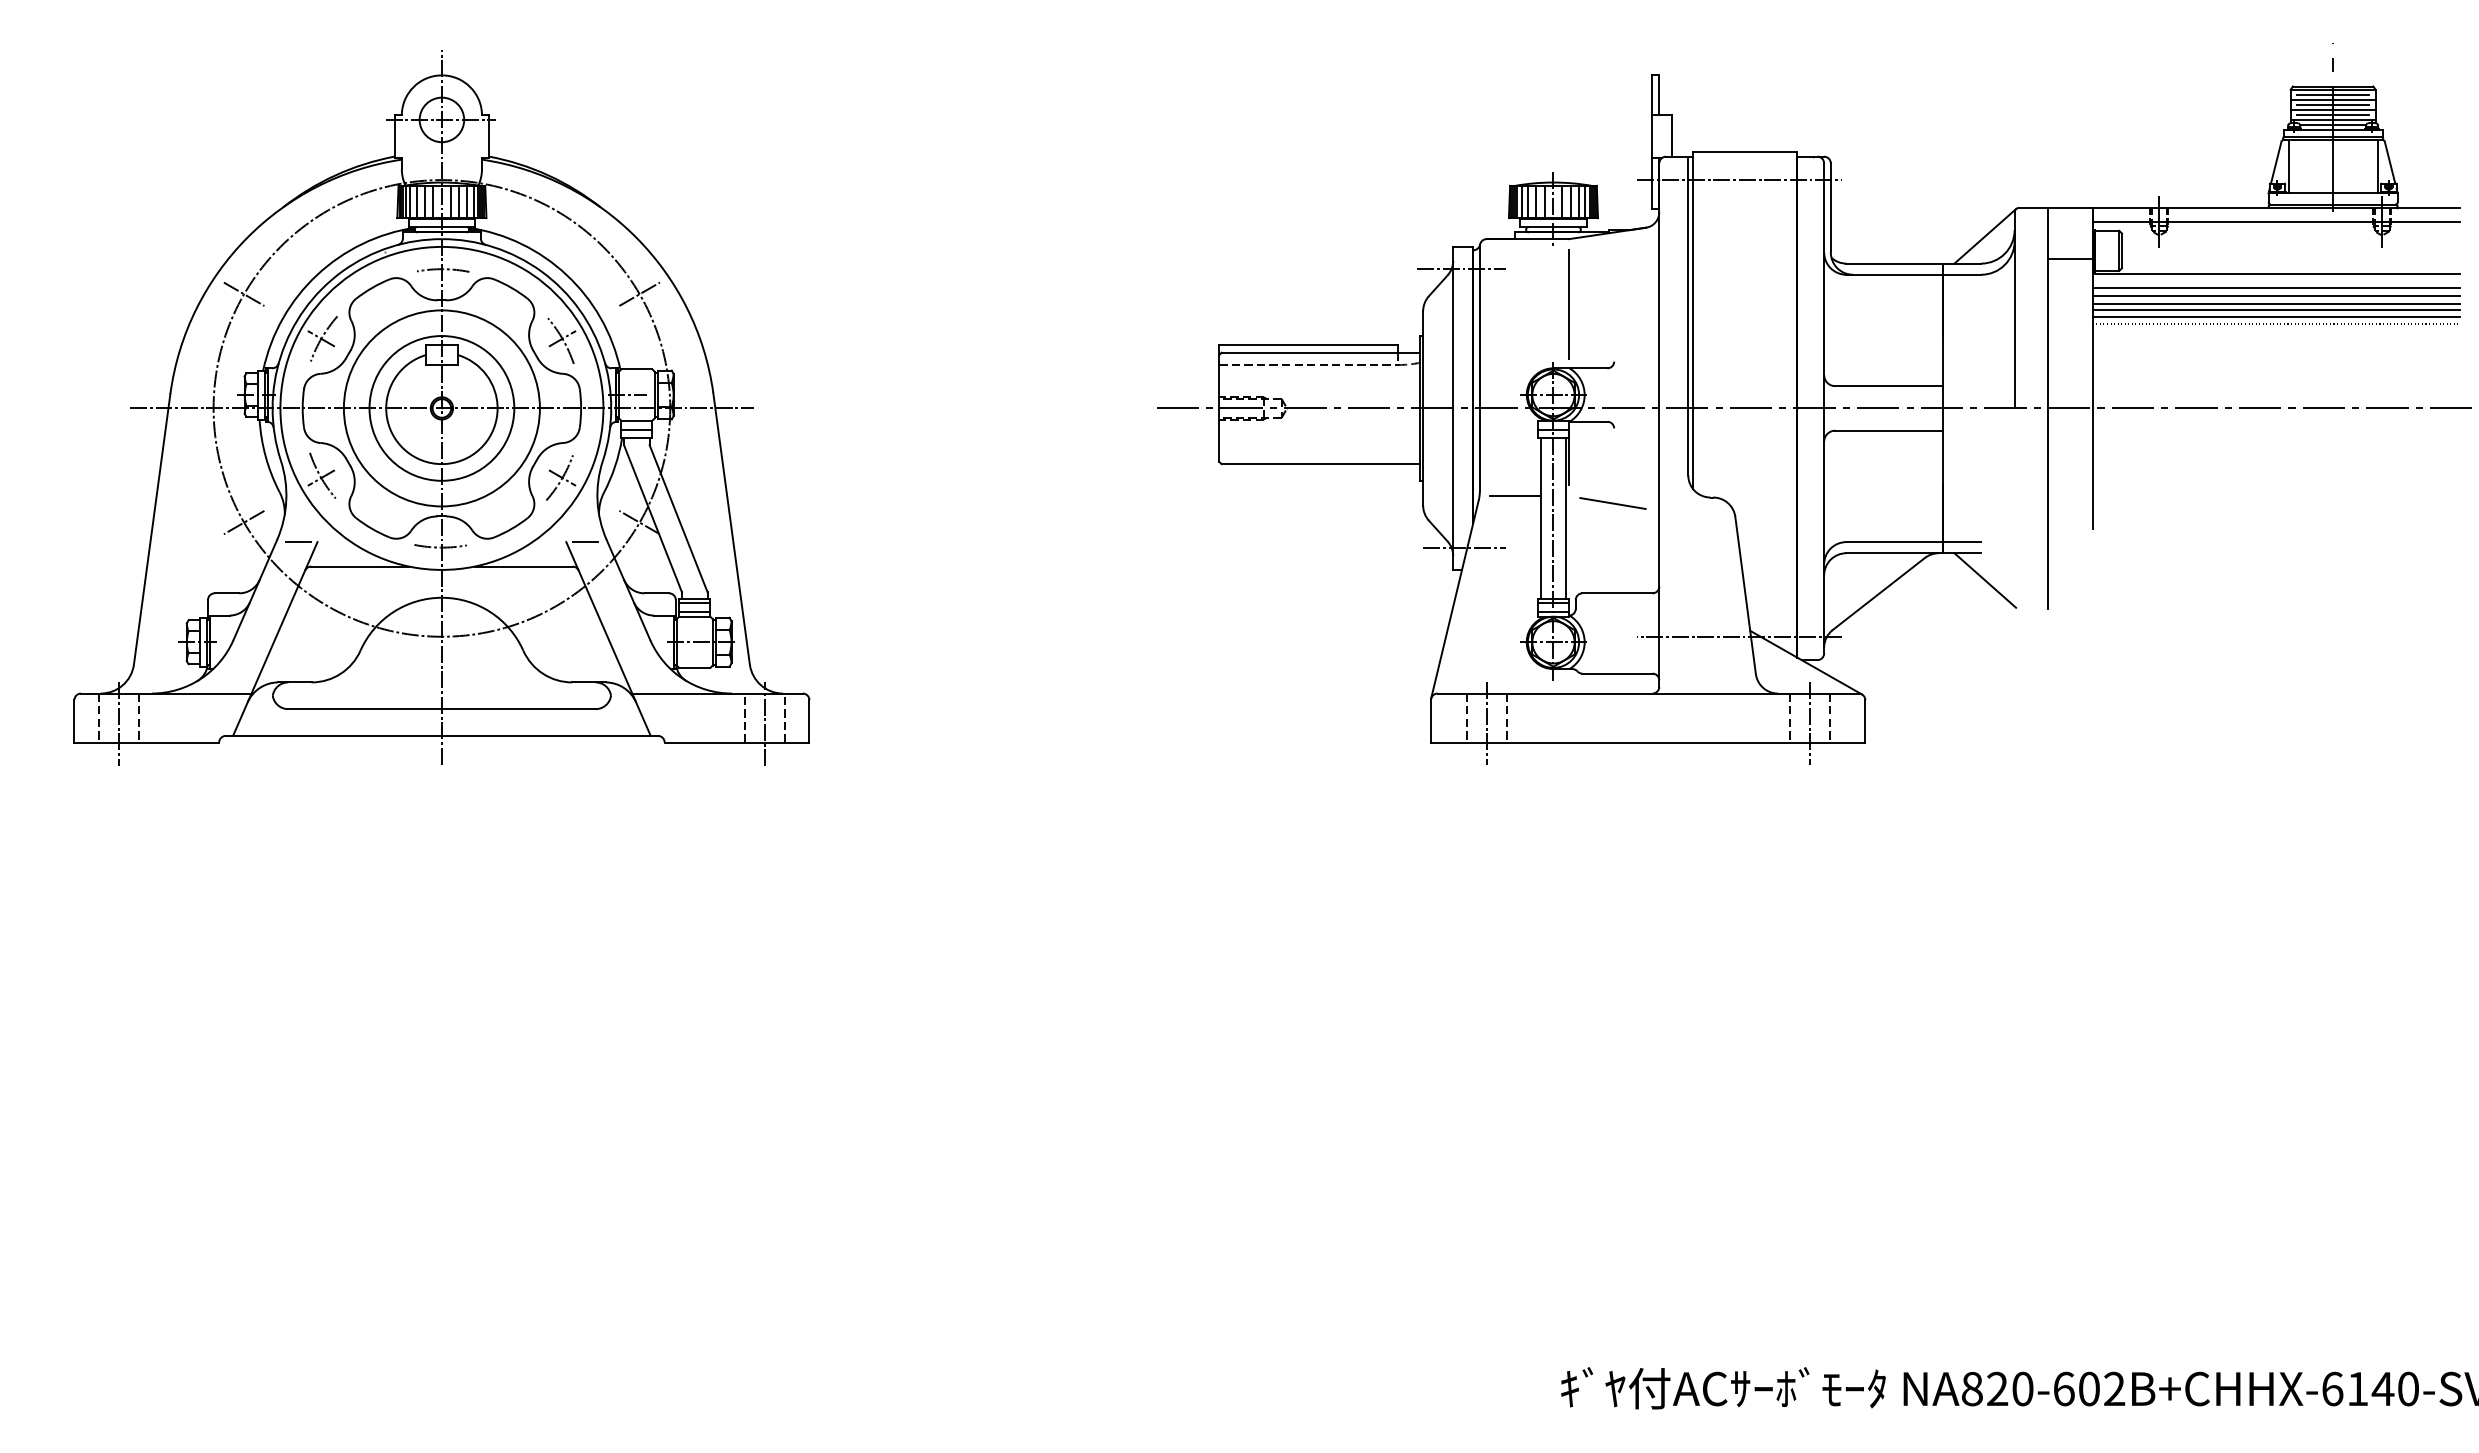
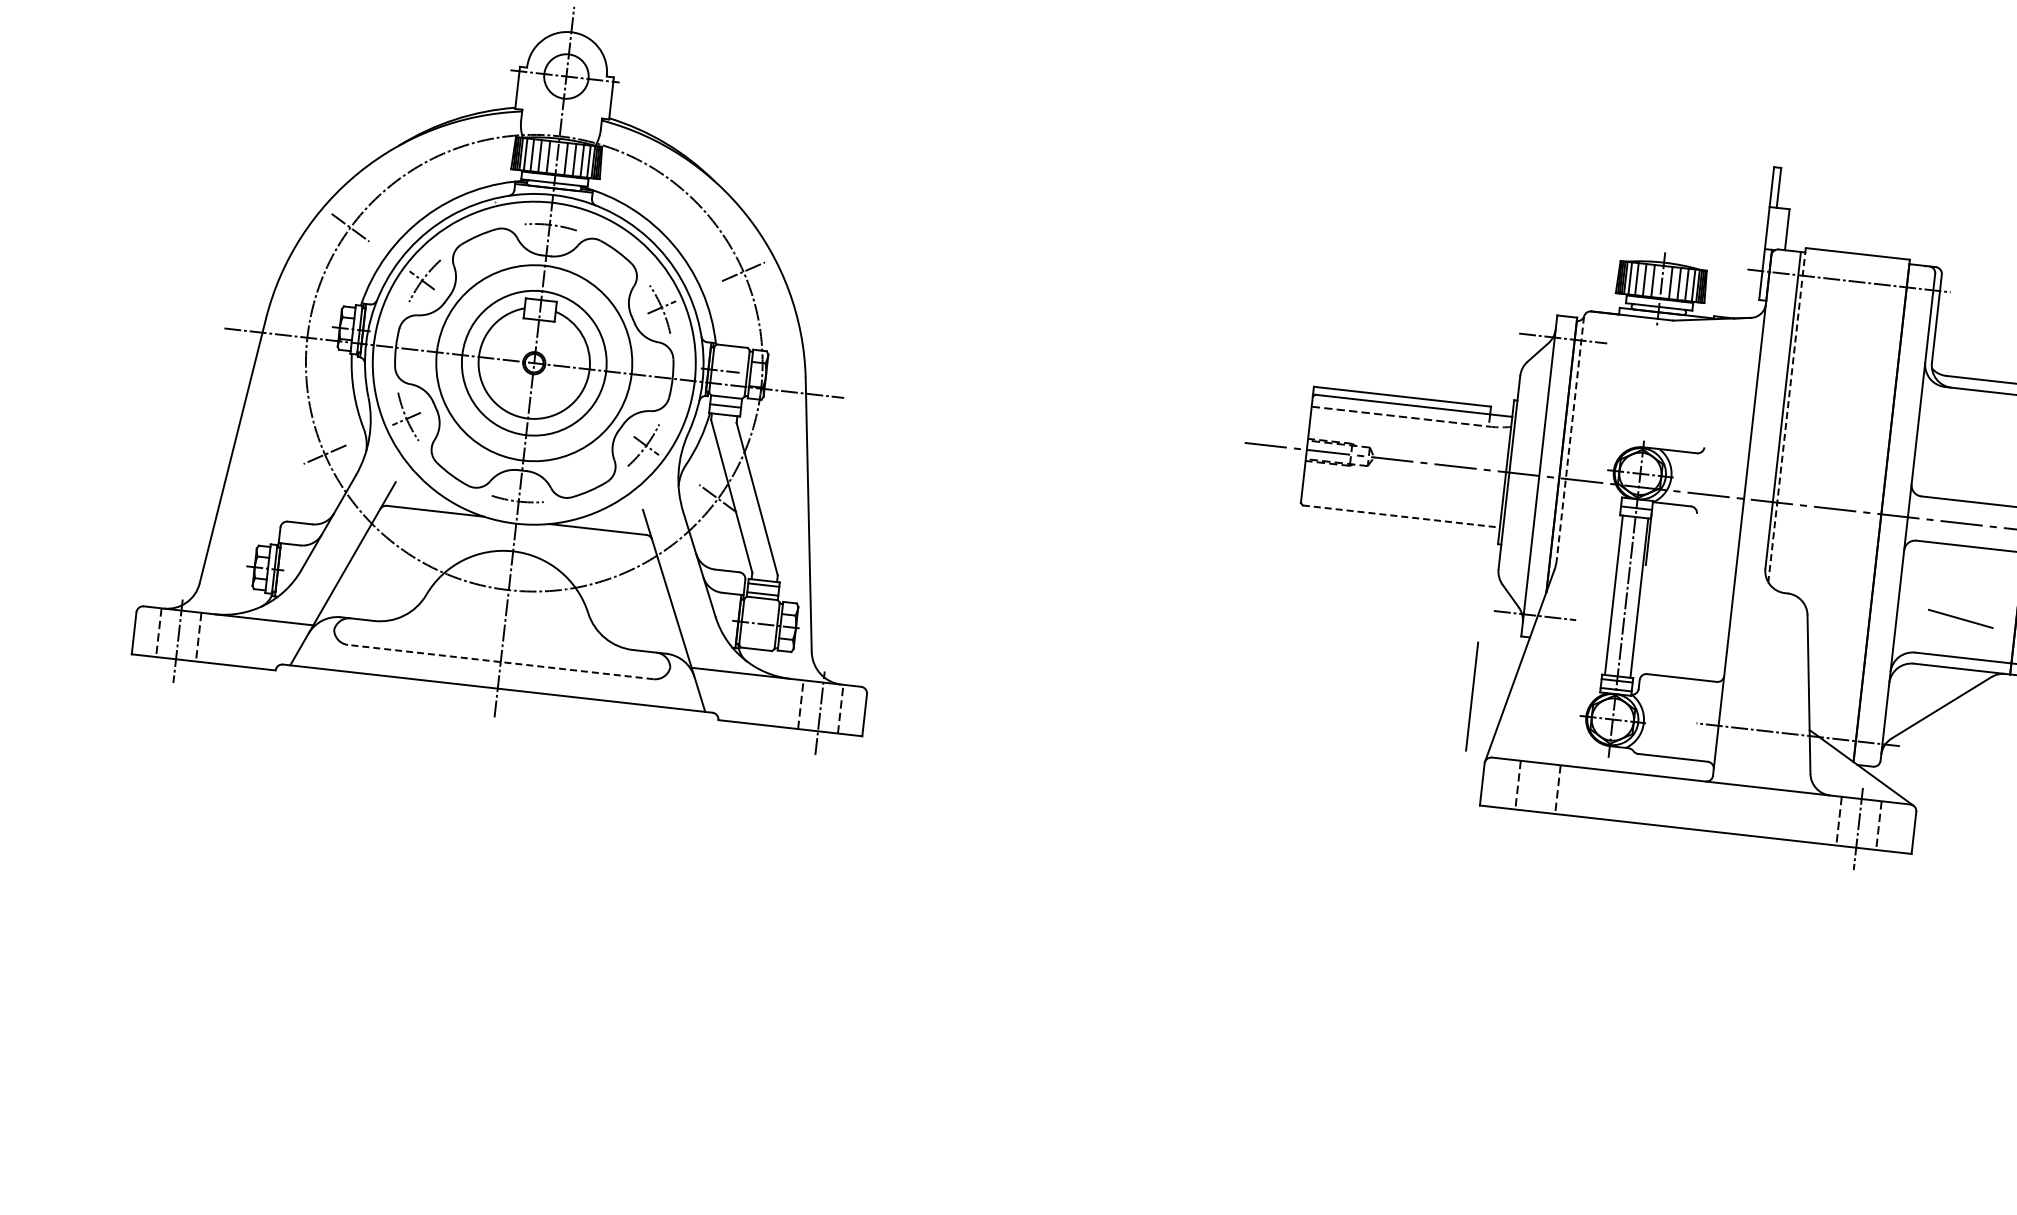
line: (1568, 304) -> (1471, 696), moved
line: (1692, 320) -> (1786, 415), solid -> dashed
line: (1479, 368) -> (1569, 439), solid -> dashed
line: (1321, 464) -> (1402, 516), solid -> dashed
line: (1515, 496) -> (1591, 570), removed
line: (1612, 503) -> (1960, 618), moved
line: (298, 542) -> (376, 480), removed
line: (584, 542) -> (661, 512), removed
line: (441, 709) -> (500, 662), solid -> dashed
line: (1486, 723) -> (1537, 792), removed

